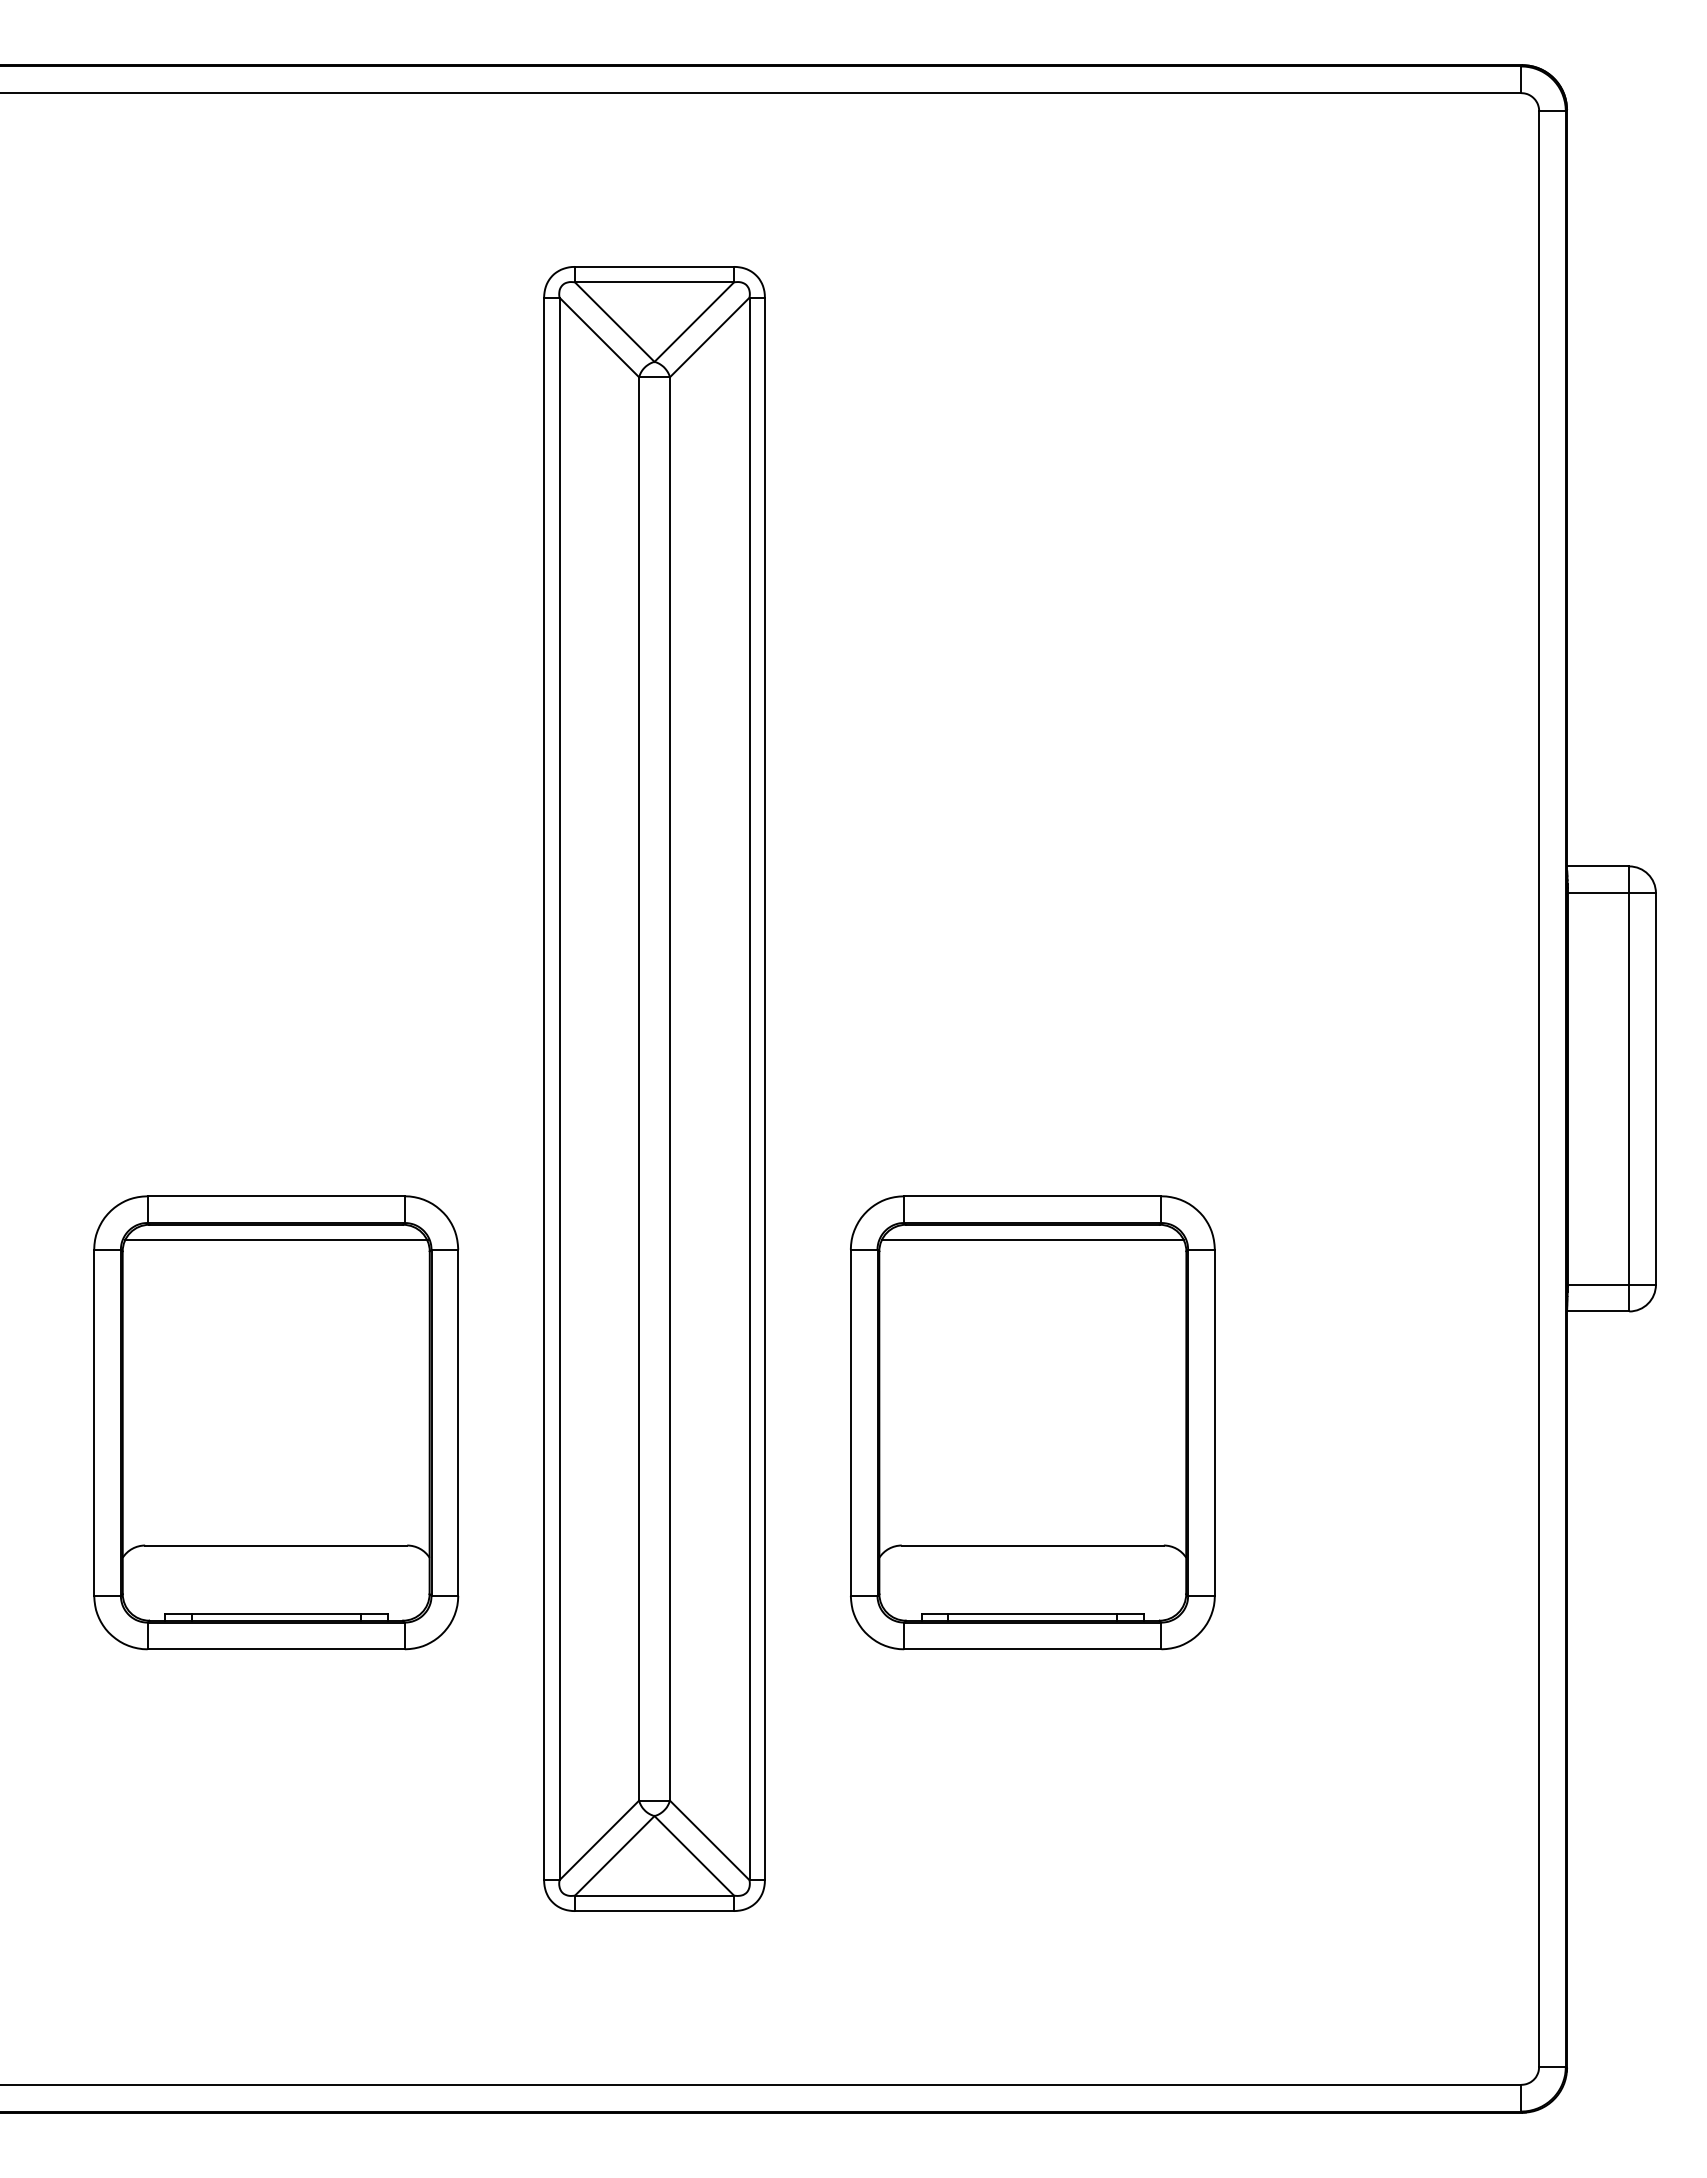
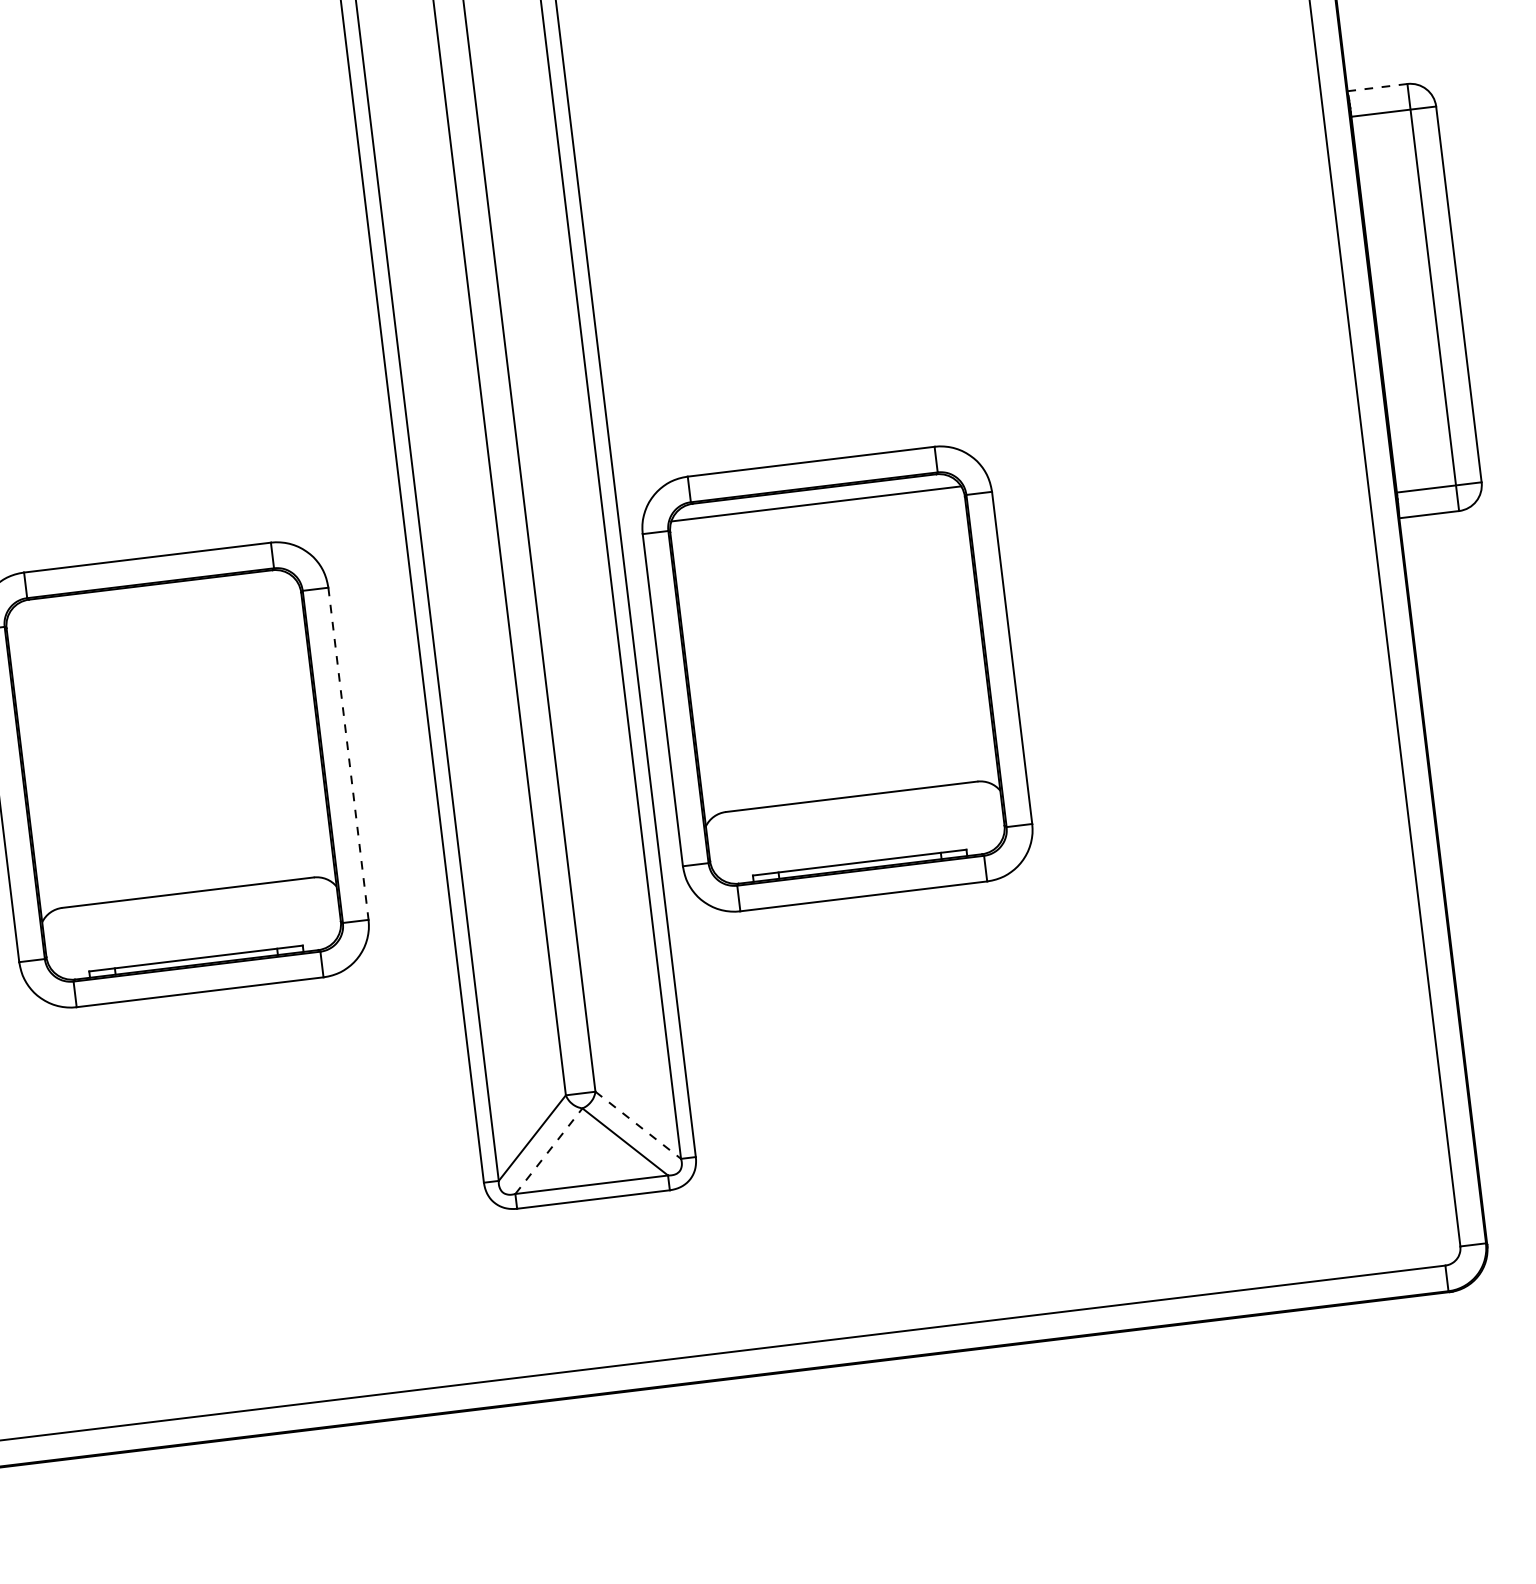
line: (1598, 866) -> (1377, 87), solid -> dashed
line: (275, 1240) -> (151, 600), removed
part: (1032, 1422) -> (837, 678), moved
line: (458, 1423) -> (348, 754), solid -> dashed
line: (710, 1840) -> (639, 1125), solid -> dashed
line: (615, 1855) -> (549, 1150), solid -> dashed

